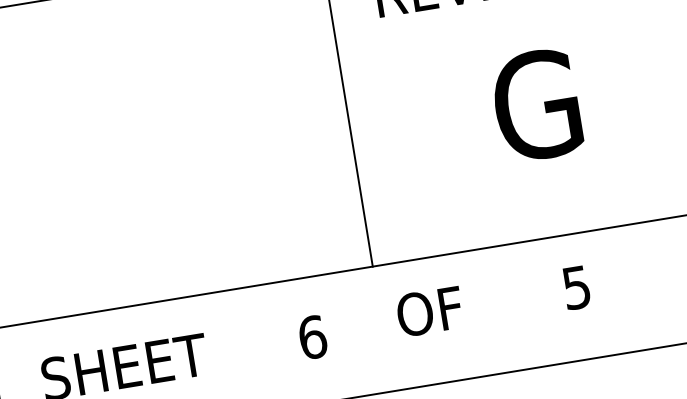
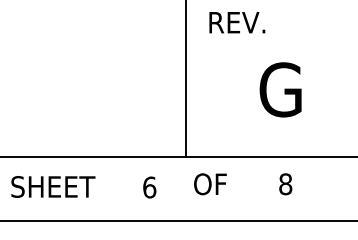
text: (576, 288) -> (285, 184), 5 -> 8

